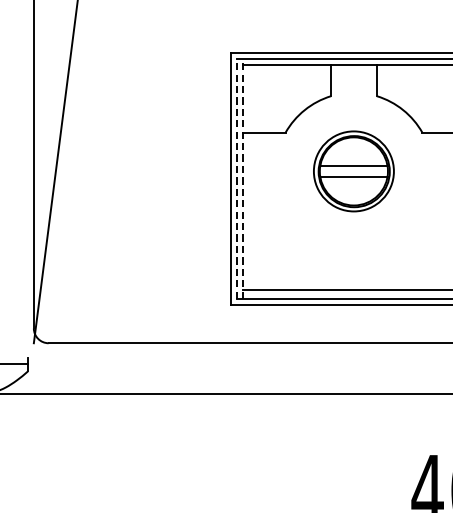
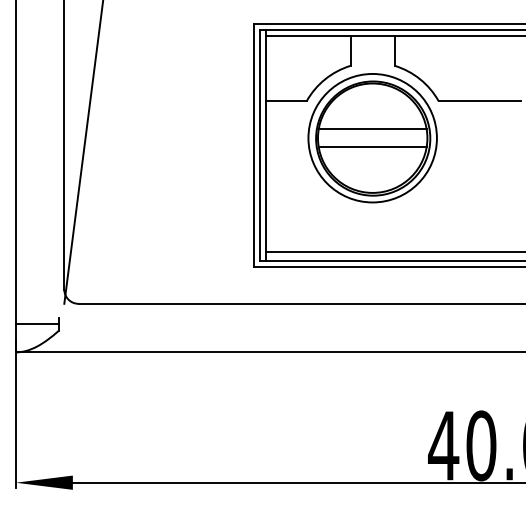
part: (353, 171) -> (372, 138), size x1.67
line: (236, 178) -> (259, 145), dashed -> solid
line: (242, 178) -> (265, 145), dashed -> solid

